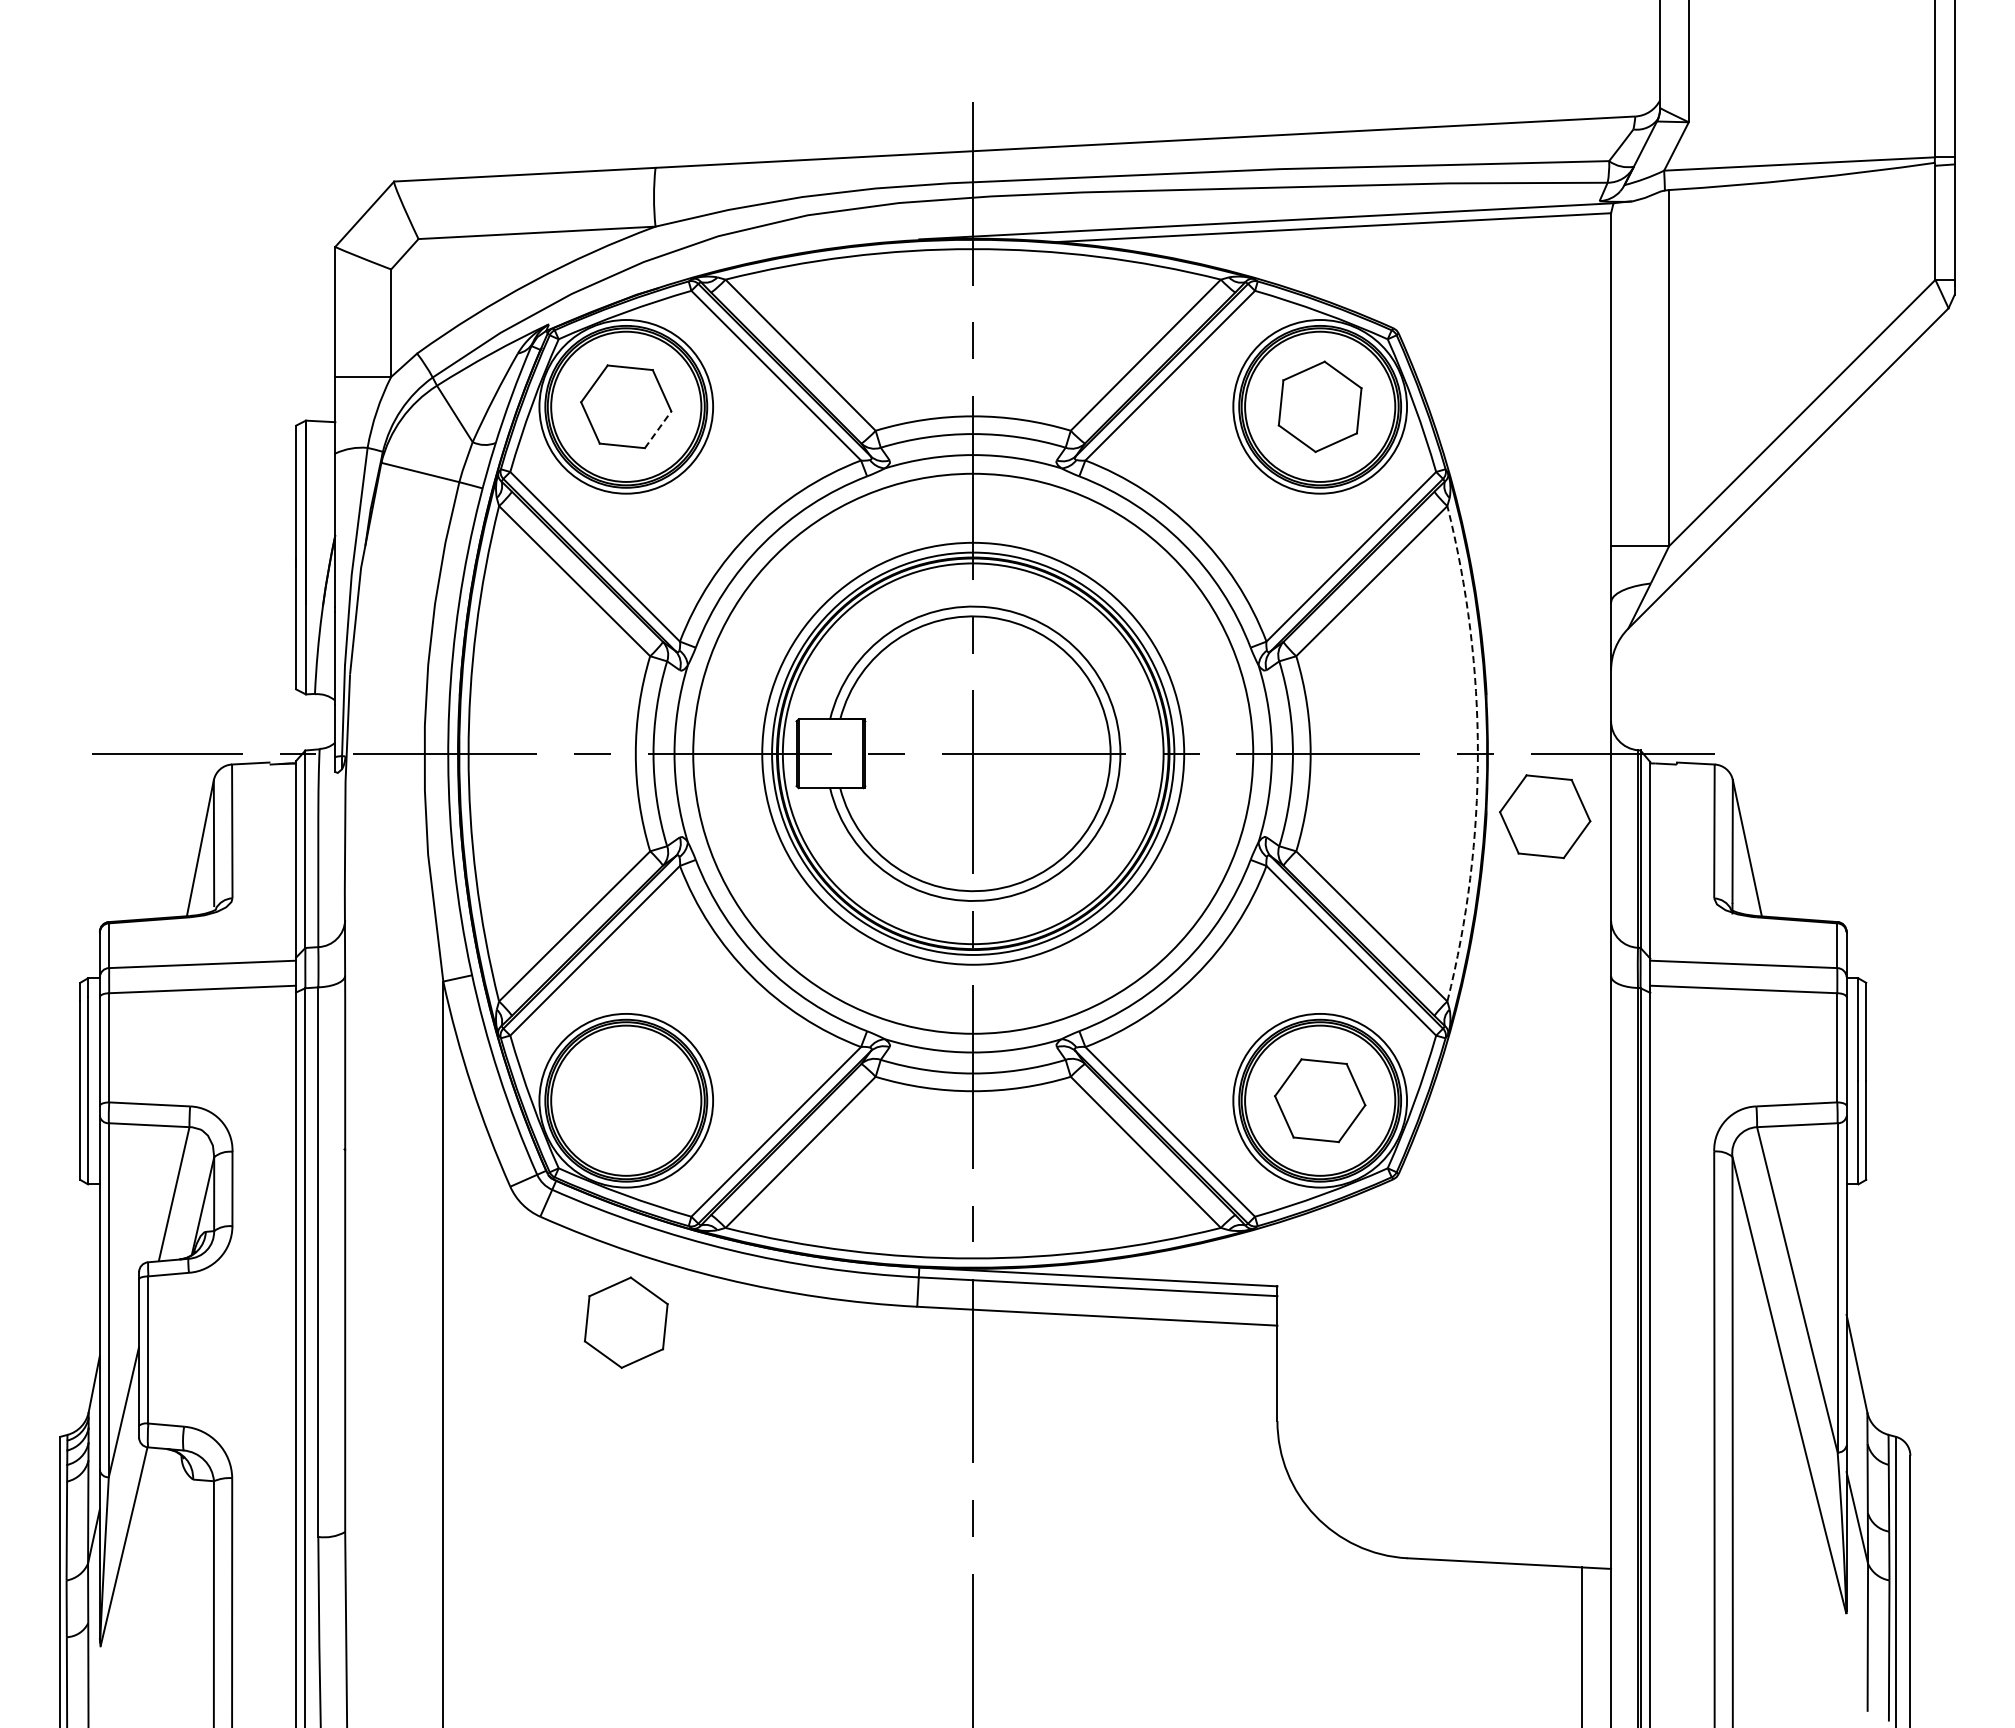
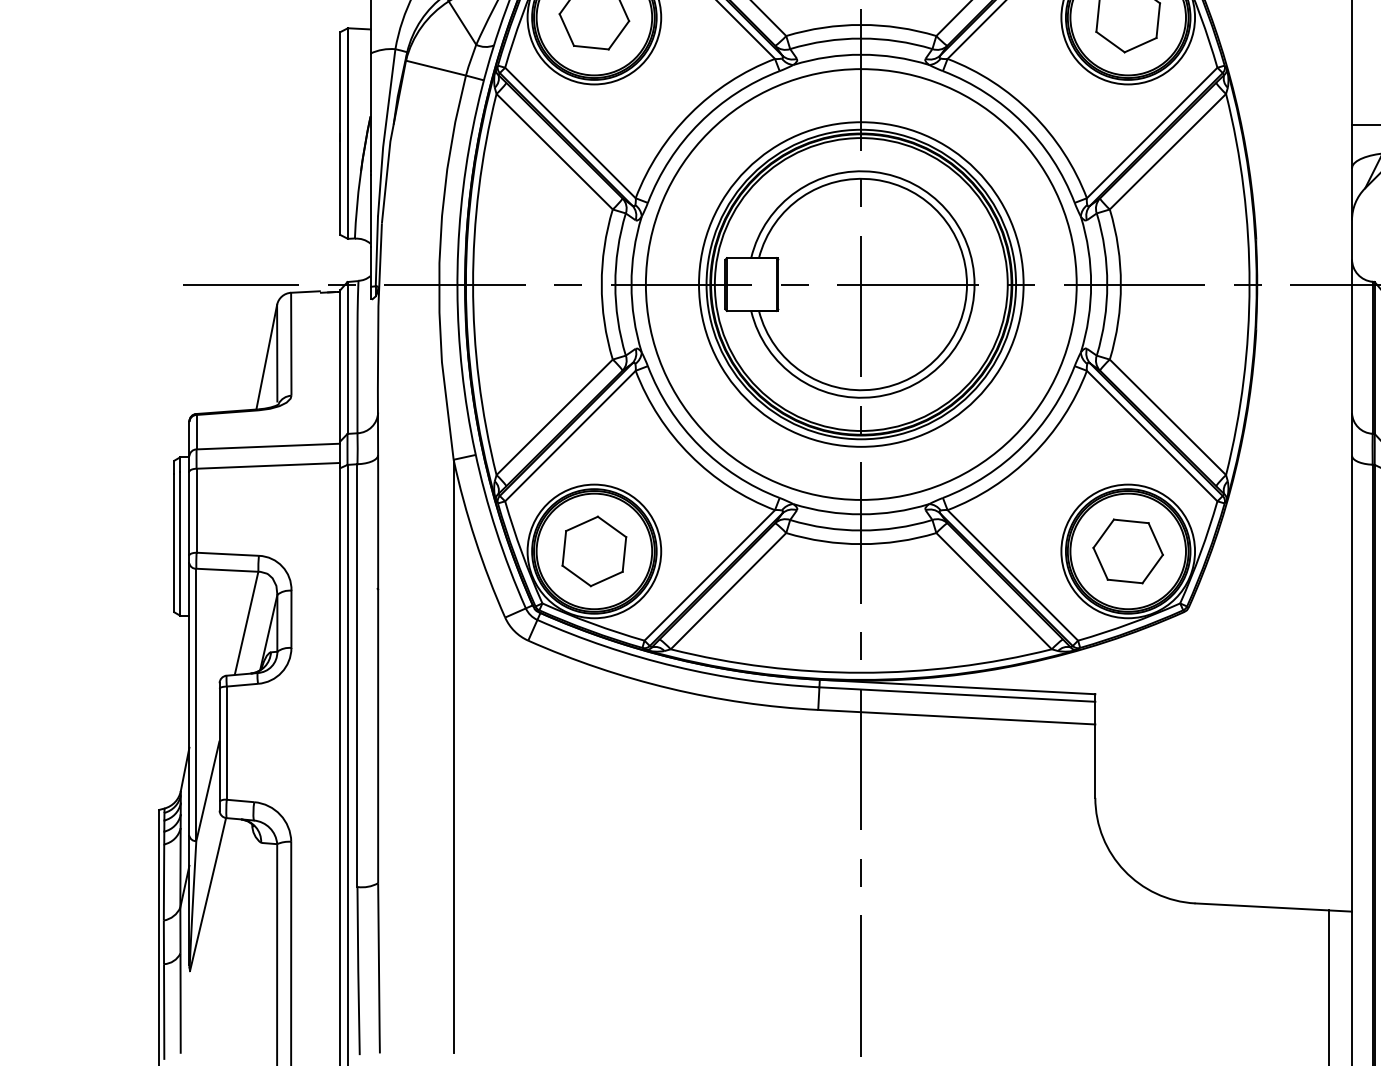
line: (658, 429) -> (619, 35), dashed -> solid
arc: (1477, 753) -> (1249, 284), dashed -> solid
part: (1545, 816) -> (1301, 332), removed
part: (625, 1322) -> (593, 551), moved

